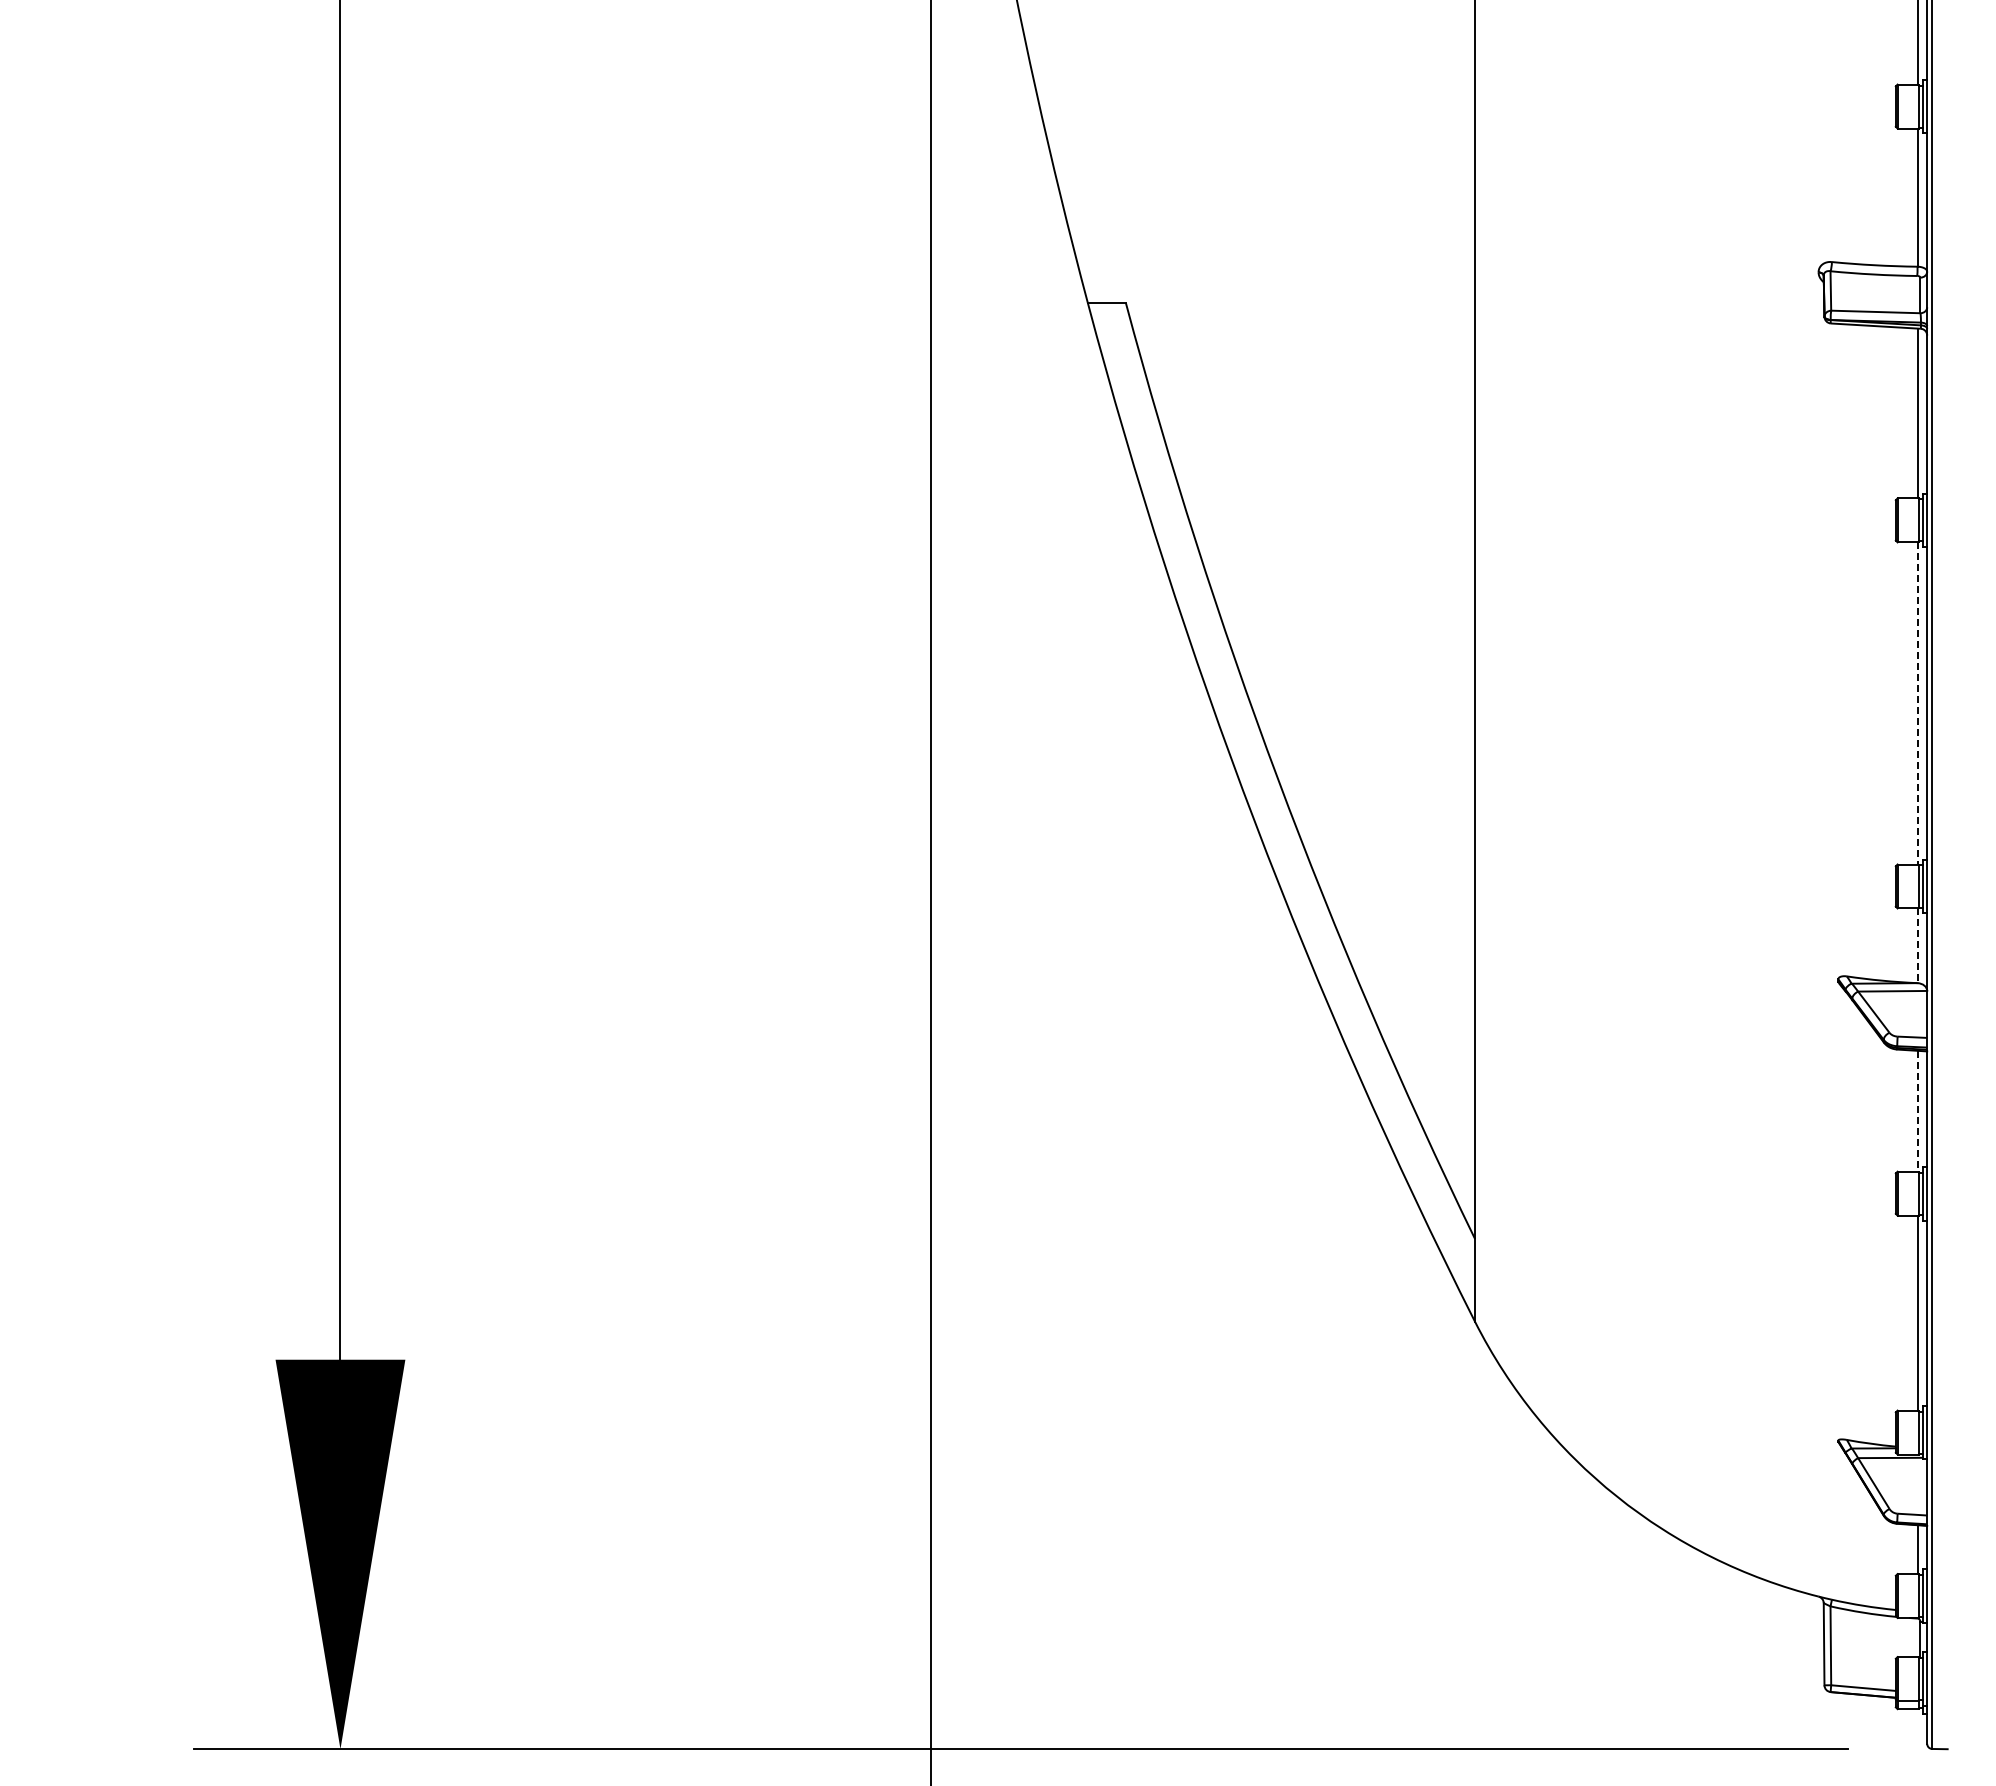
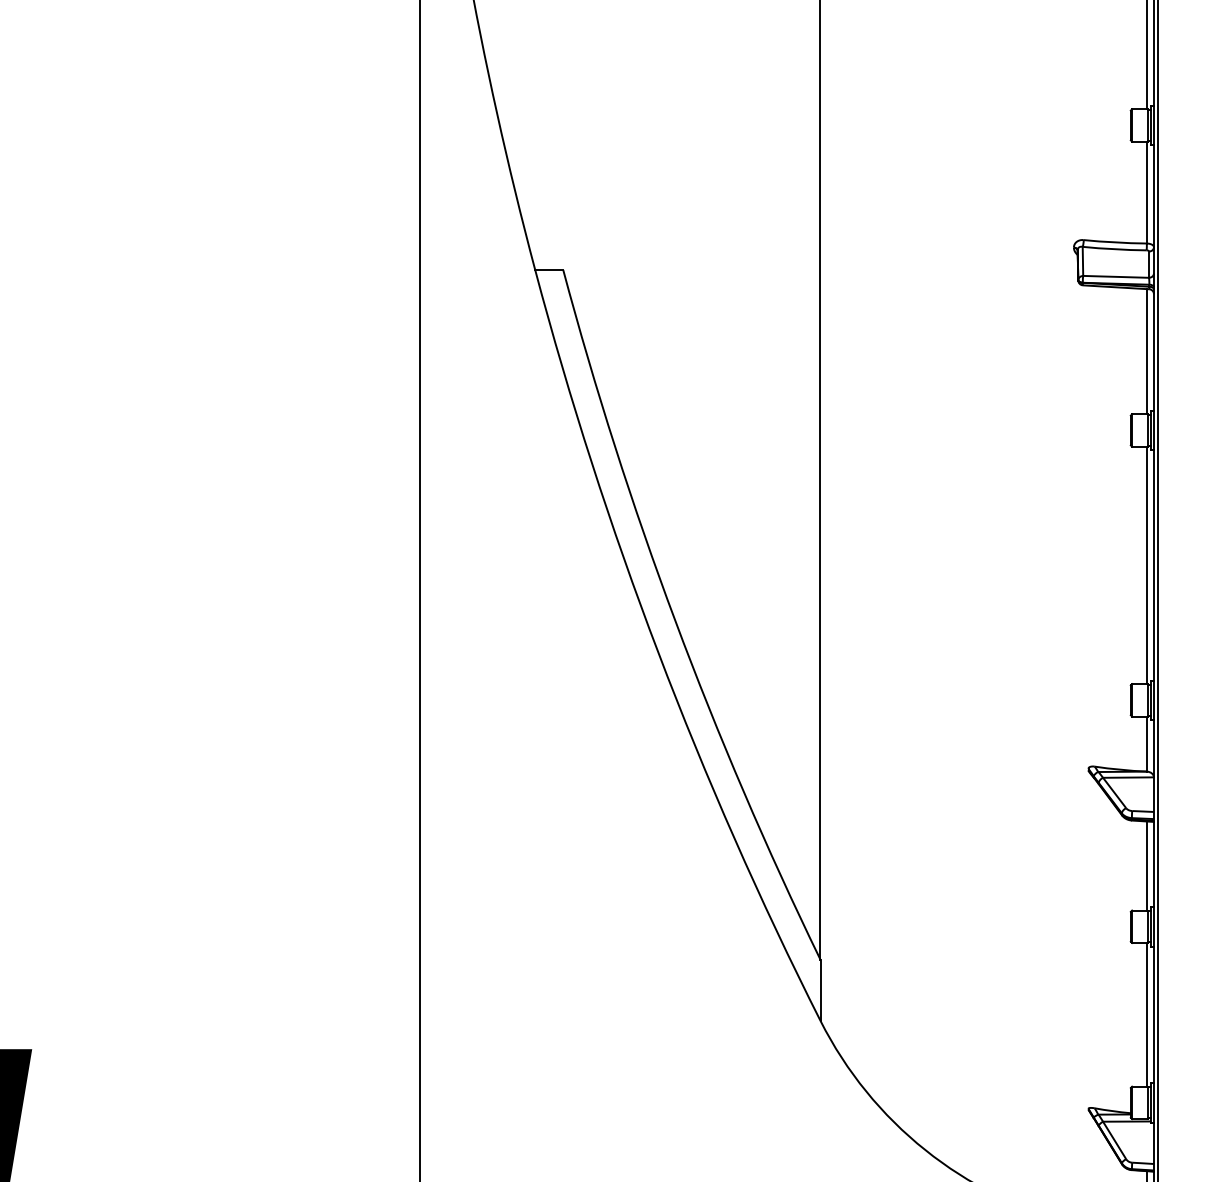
line: (1917, 703) -> (1146, 565), dashed -> solid
line: (1917, 946) -> (1146, 744), dashed -> solid
line: (1917, 1111) -> (1146, 866), dashed -> solid

